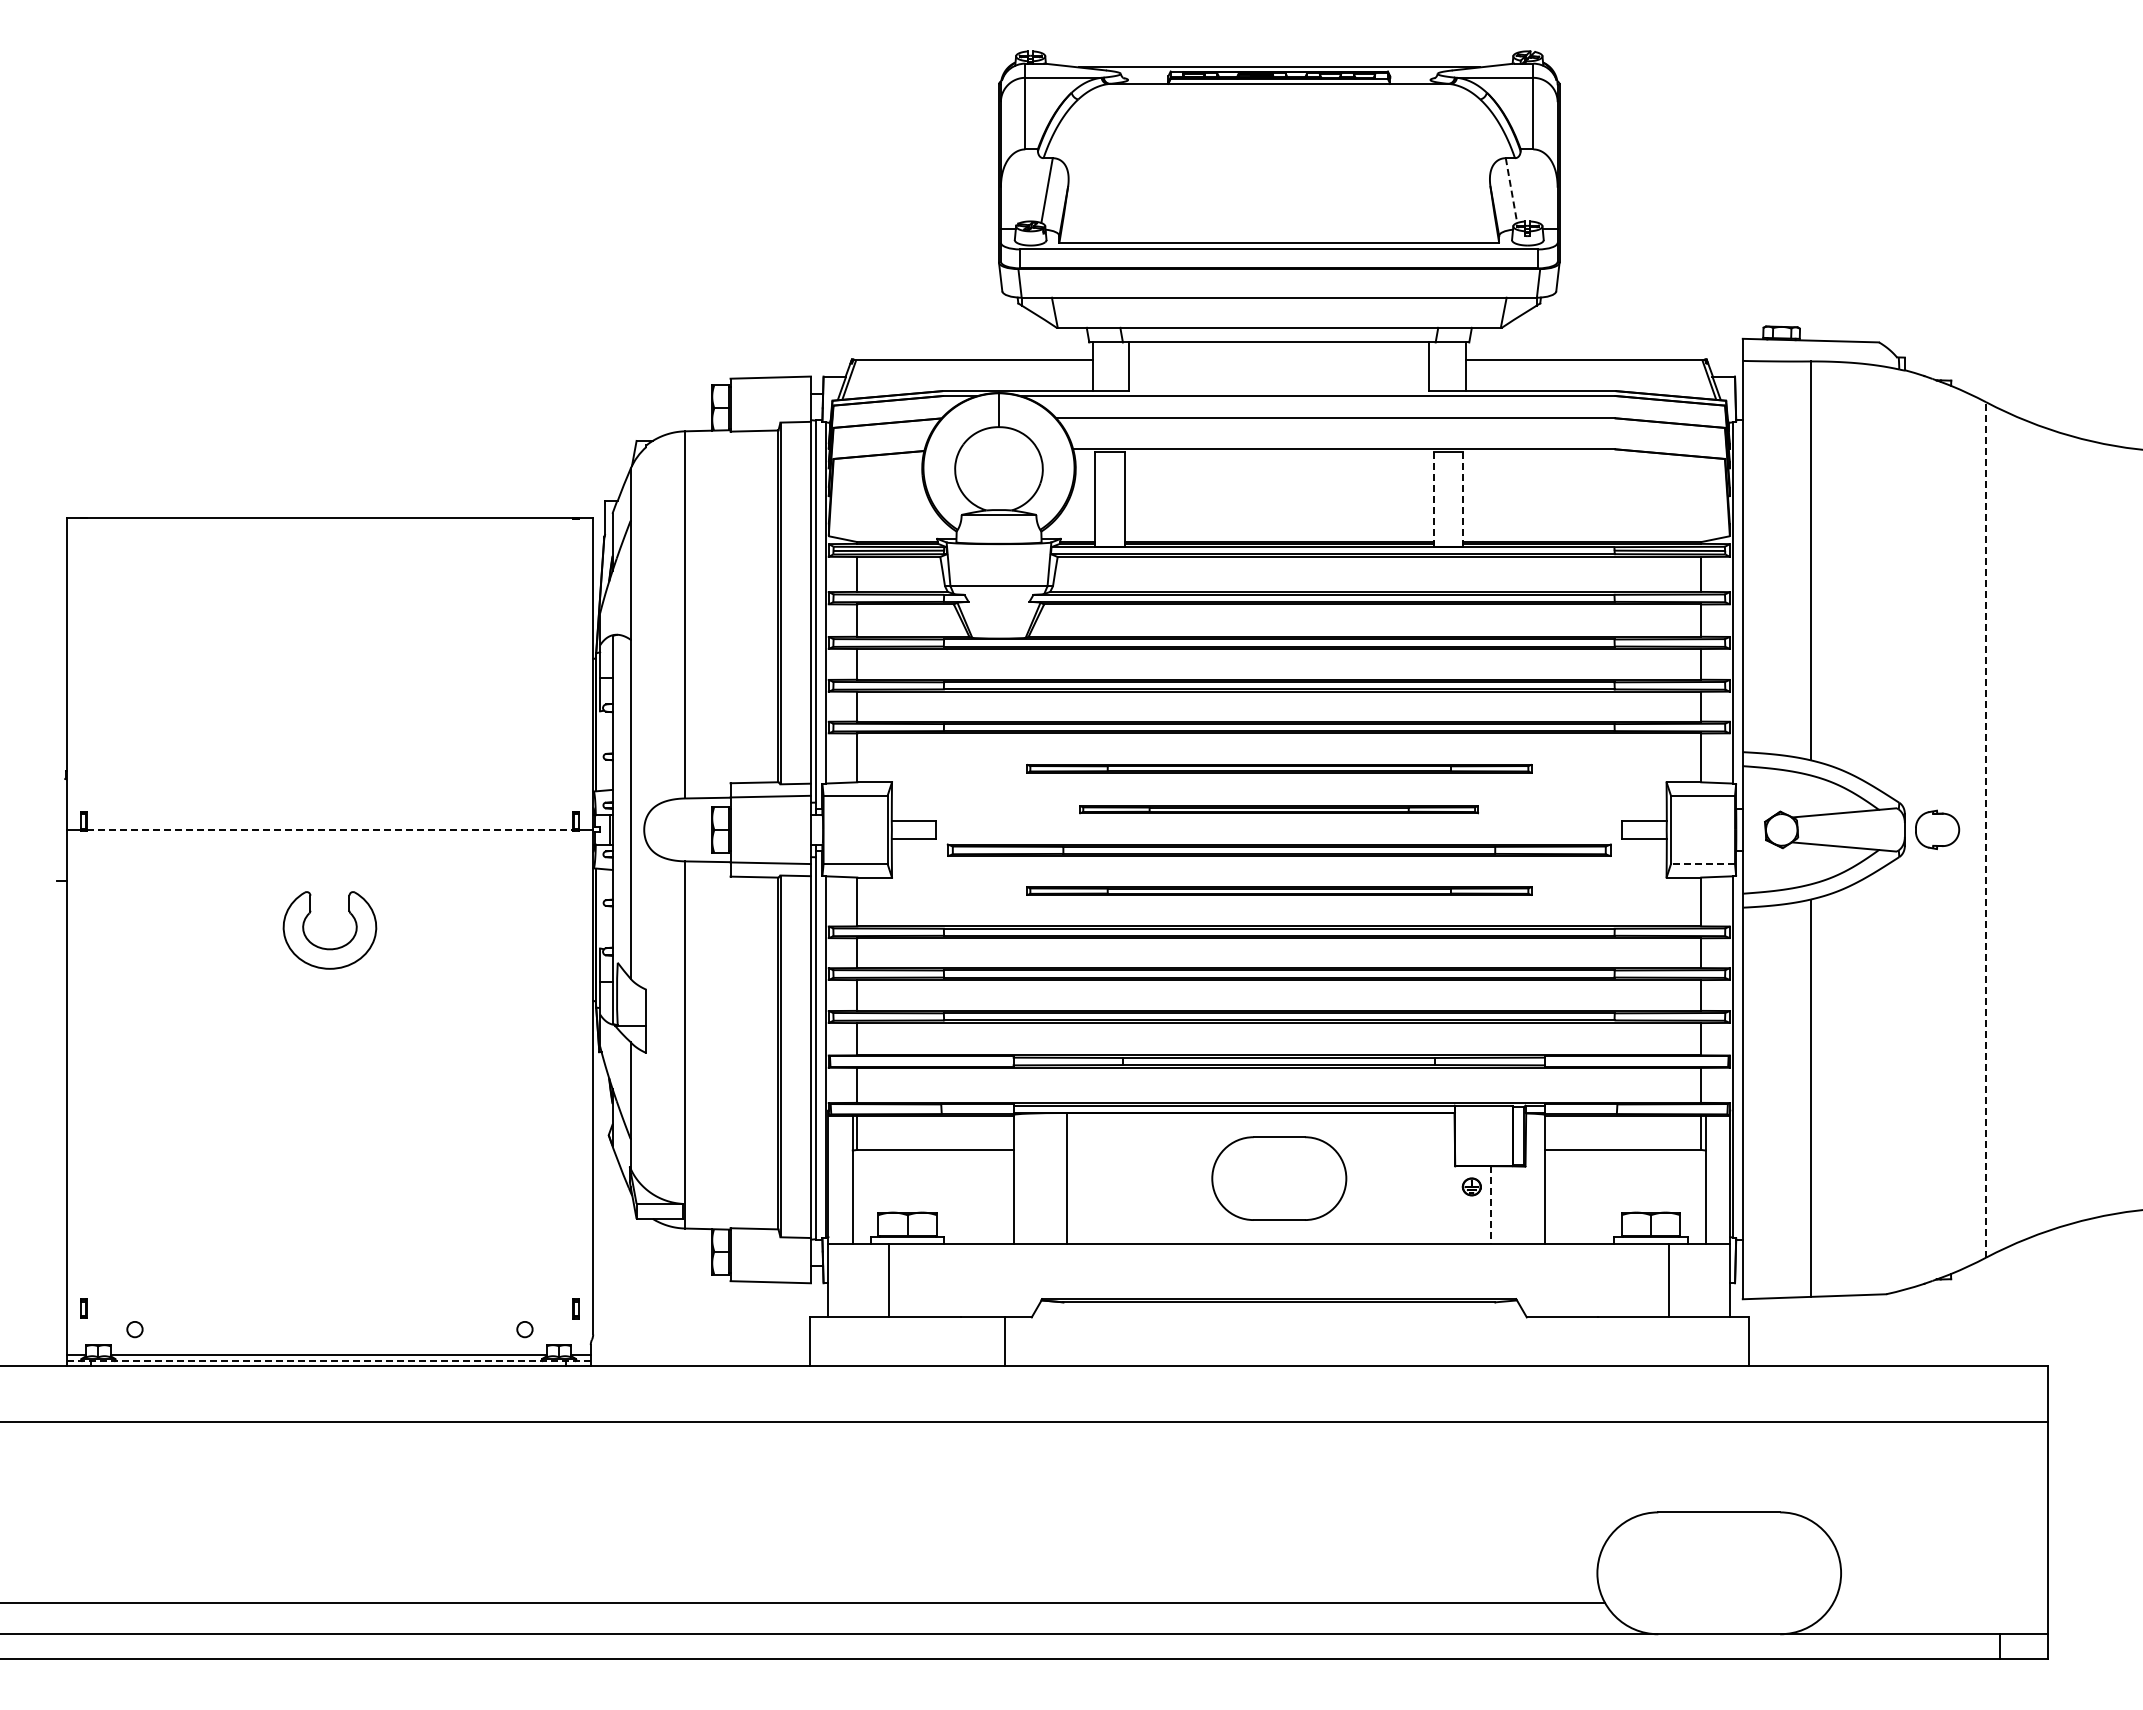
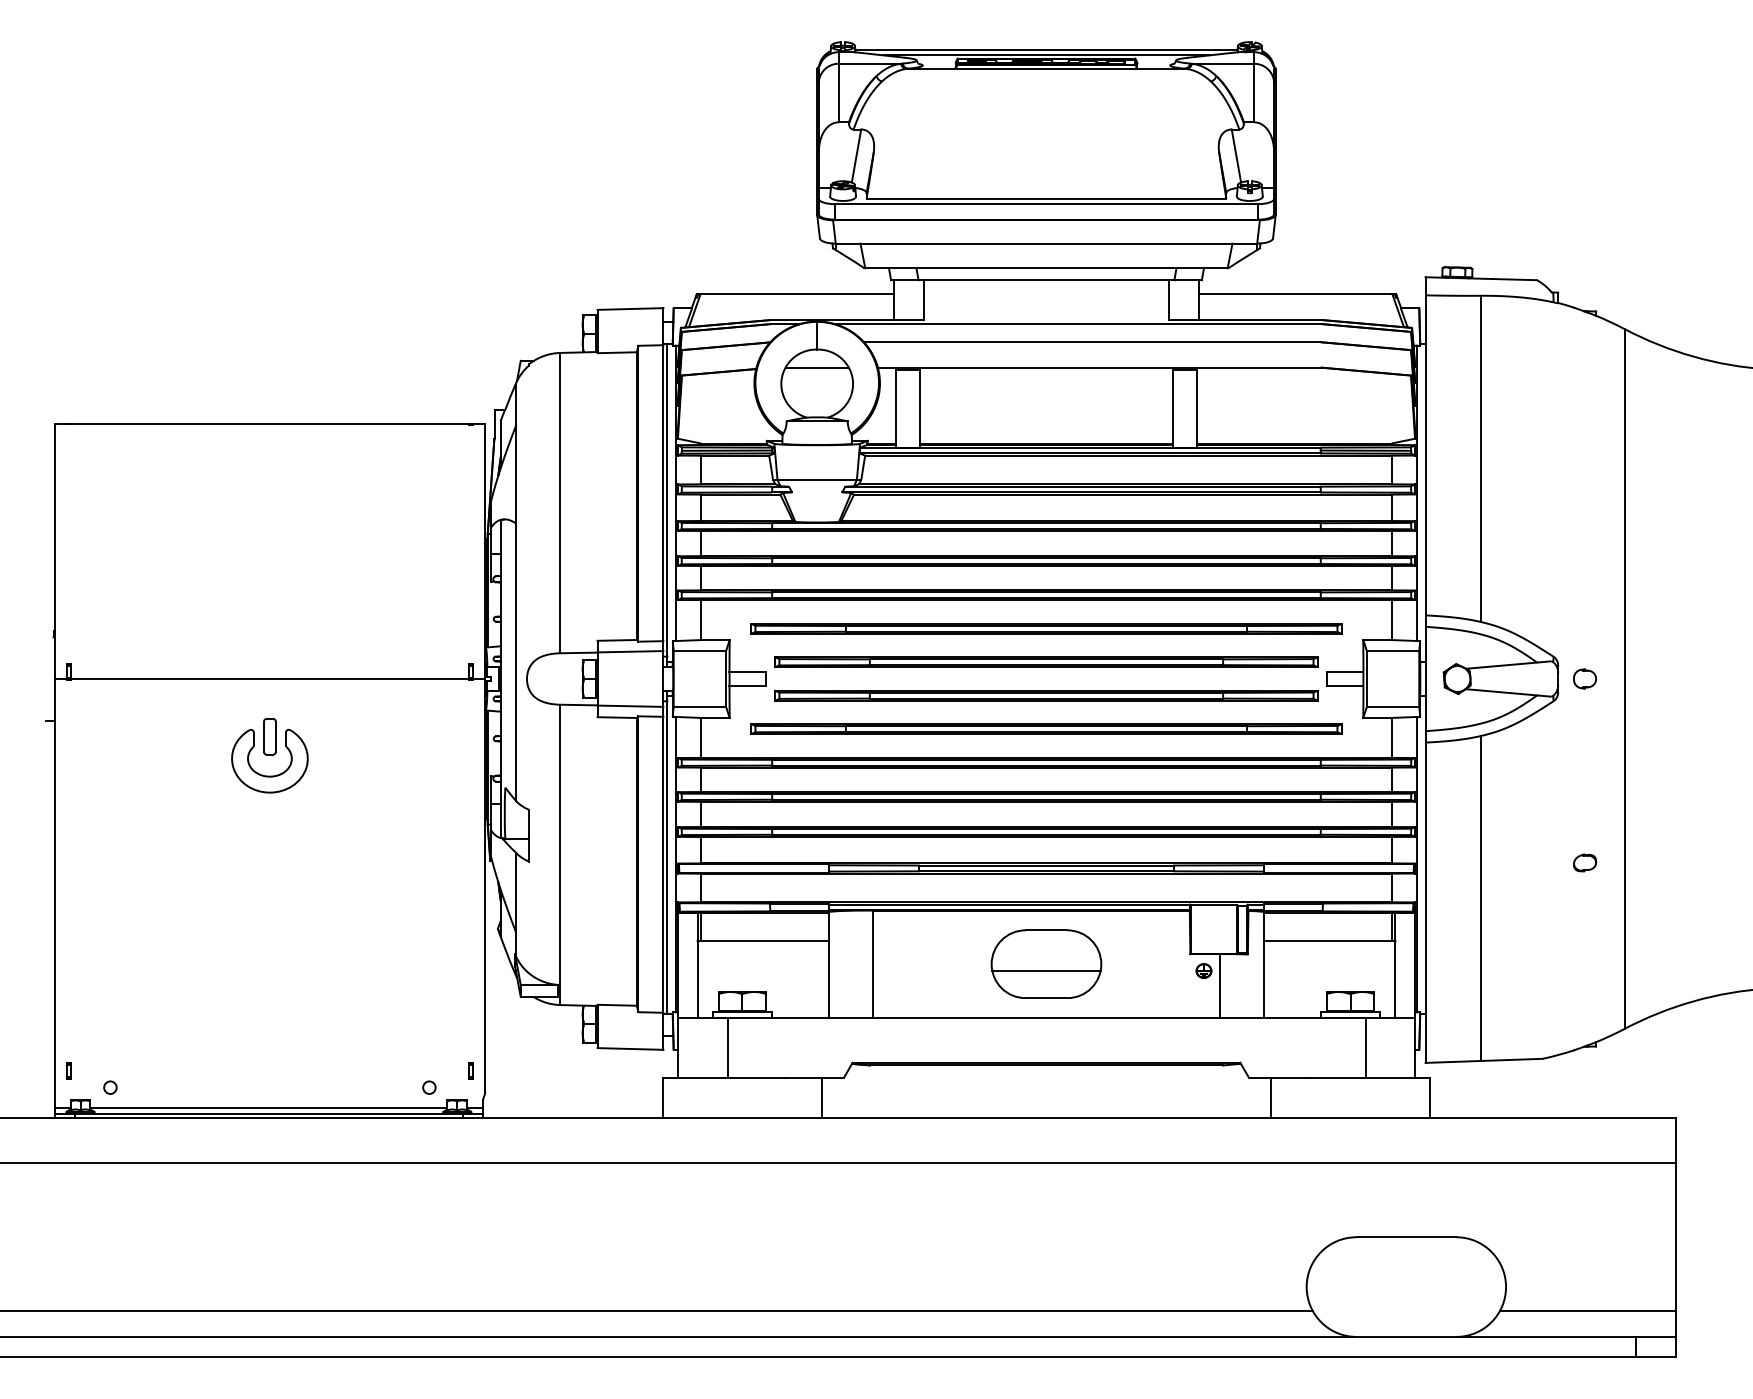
line: (1278, 60) -> (1045, 49), added
line: (1511, 190) -> (1236, 155), dashed -> solid
line: (998, 449) -> (816, 367), added
line: (1434, 499) -> (1173, 408), dashed -> solid
line: (1463, 500) -> (1197, 409), dashed -> solid
part: (1279, 768) -> (1046, 628), size x1.43
part: (1278, 809) -> (1045, 662), size x1.67
line: (330, 829) -> (270, 678), dashed -> solid
part: (1937, 829) -> (1584, 678), size x0.62
line: (1986, 829) -> (1624, 678), dashed -> solid
line: (1702, 864) -> (1392, 707), dashed -> solid
part: (1279, 890) -> (1046, 728), size x1.43
part: (329, 900) -> (269, 736), added
part: (1937, 1054) -> (1584, 862), added
line: (1279, 1186) -> (1046, 970), added
line: (1491, 1205) -> (1220, 986), dashed -> solid
line: (1553, 1341) -> (1270, 1097), added
line: (329, 1361) -> (269, 1113), dashed -> solid
line: (1940, 1602) -> (1587, 1310), added

